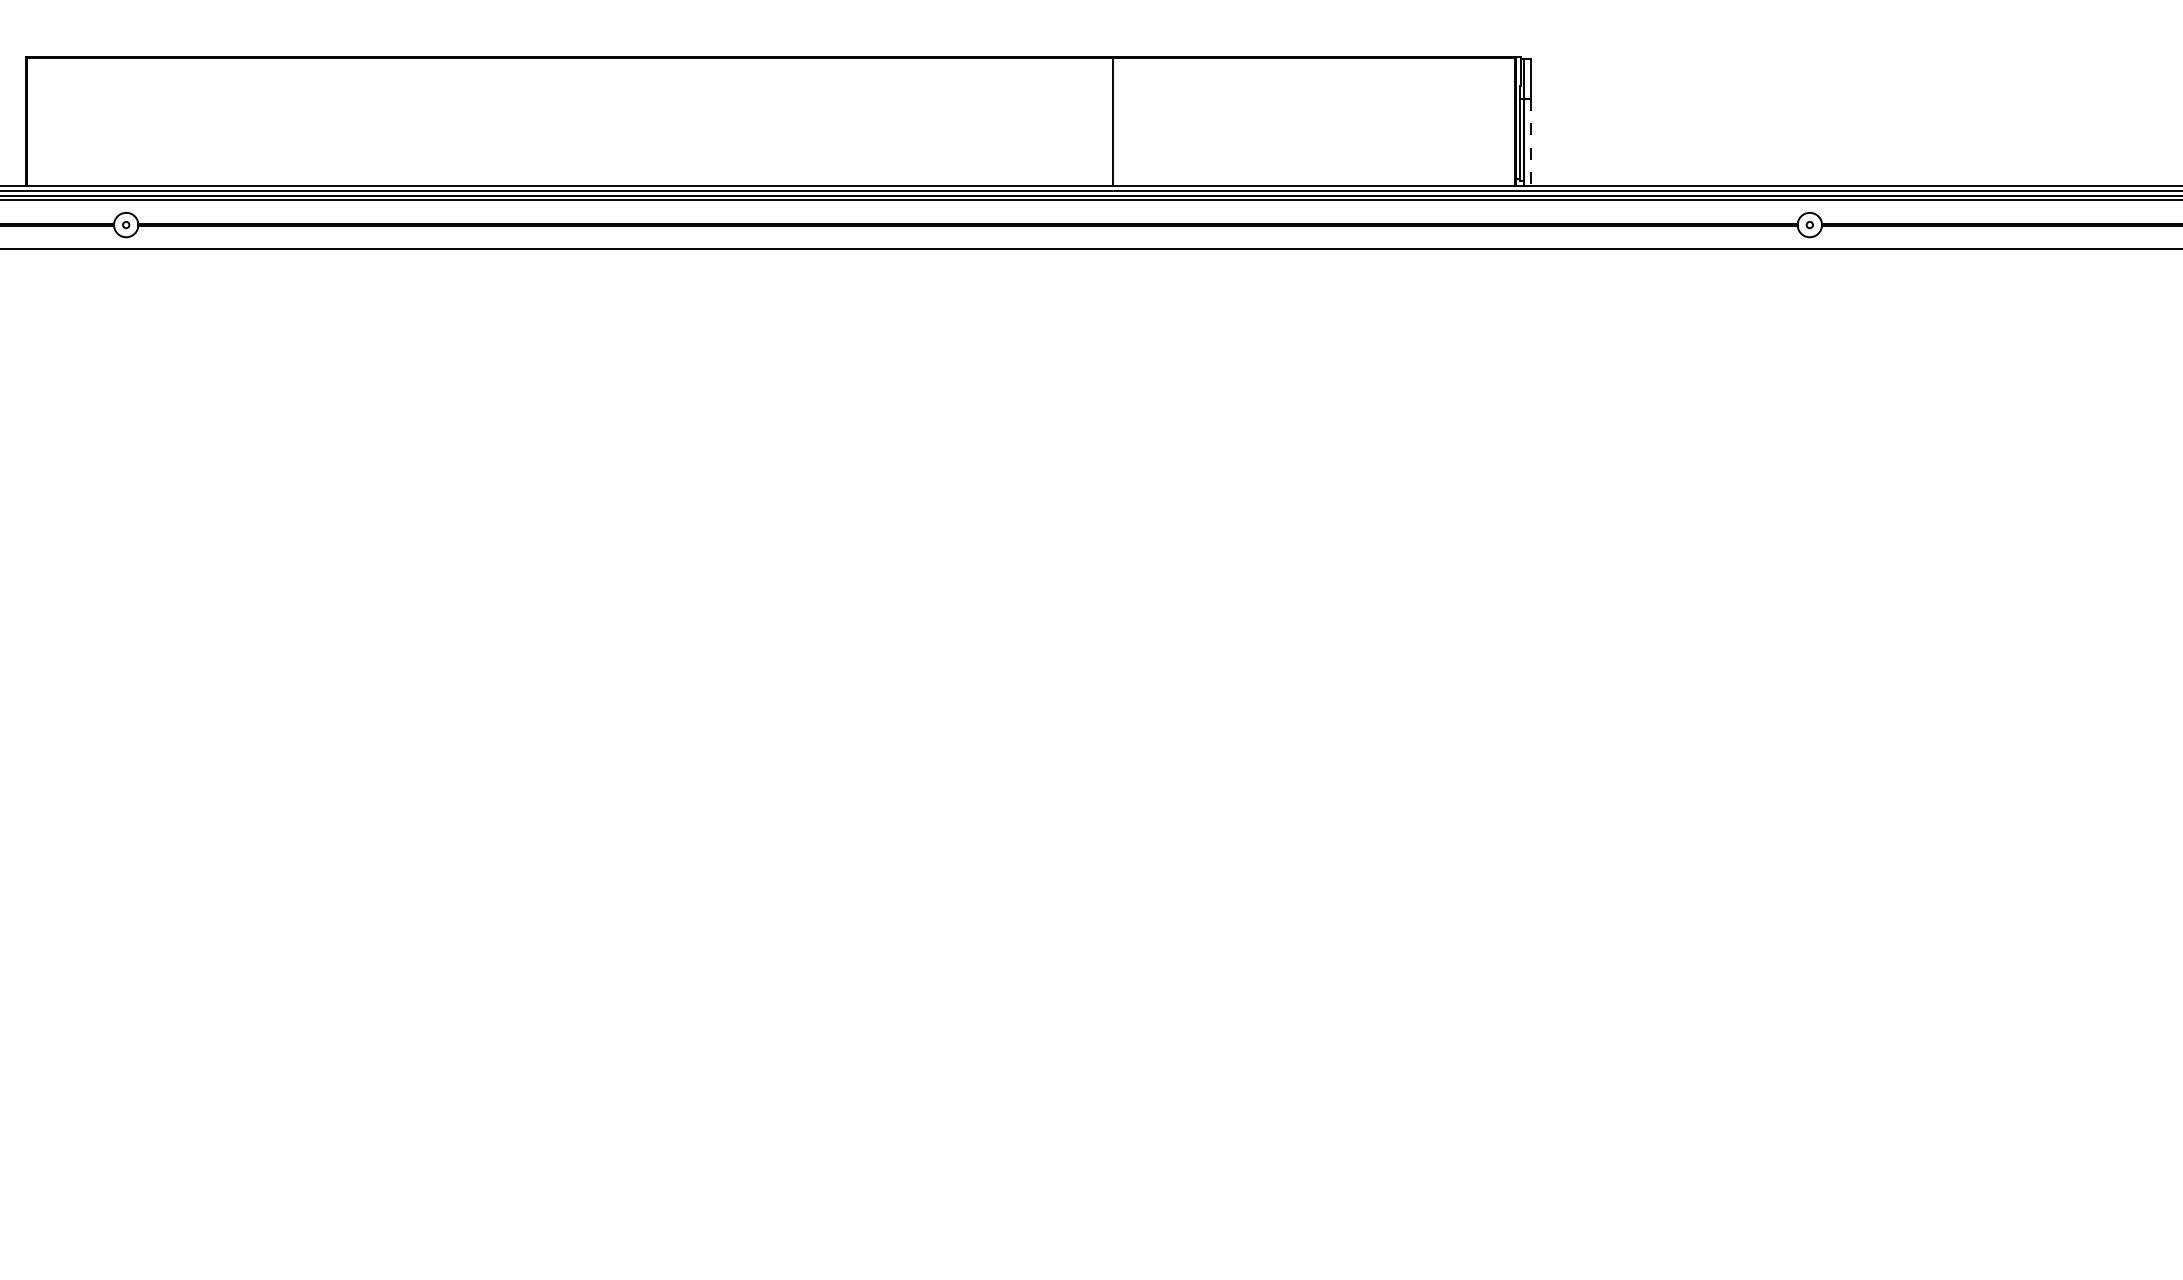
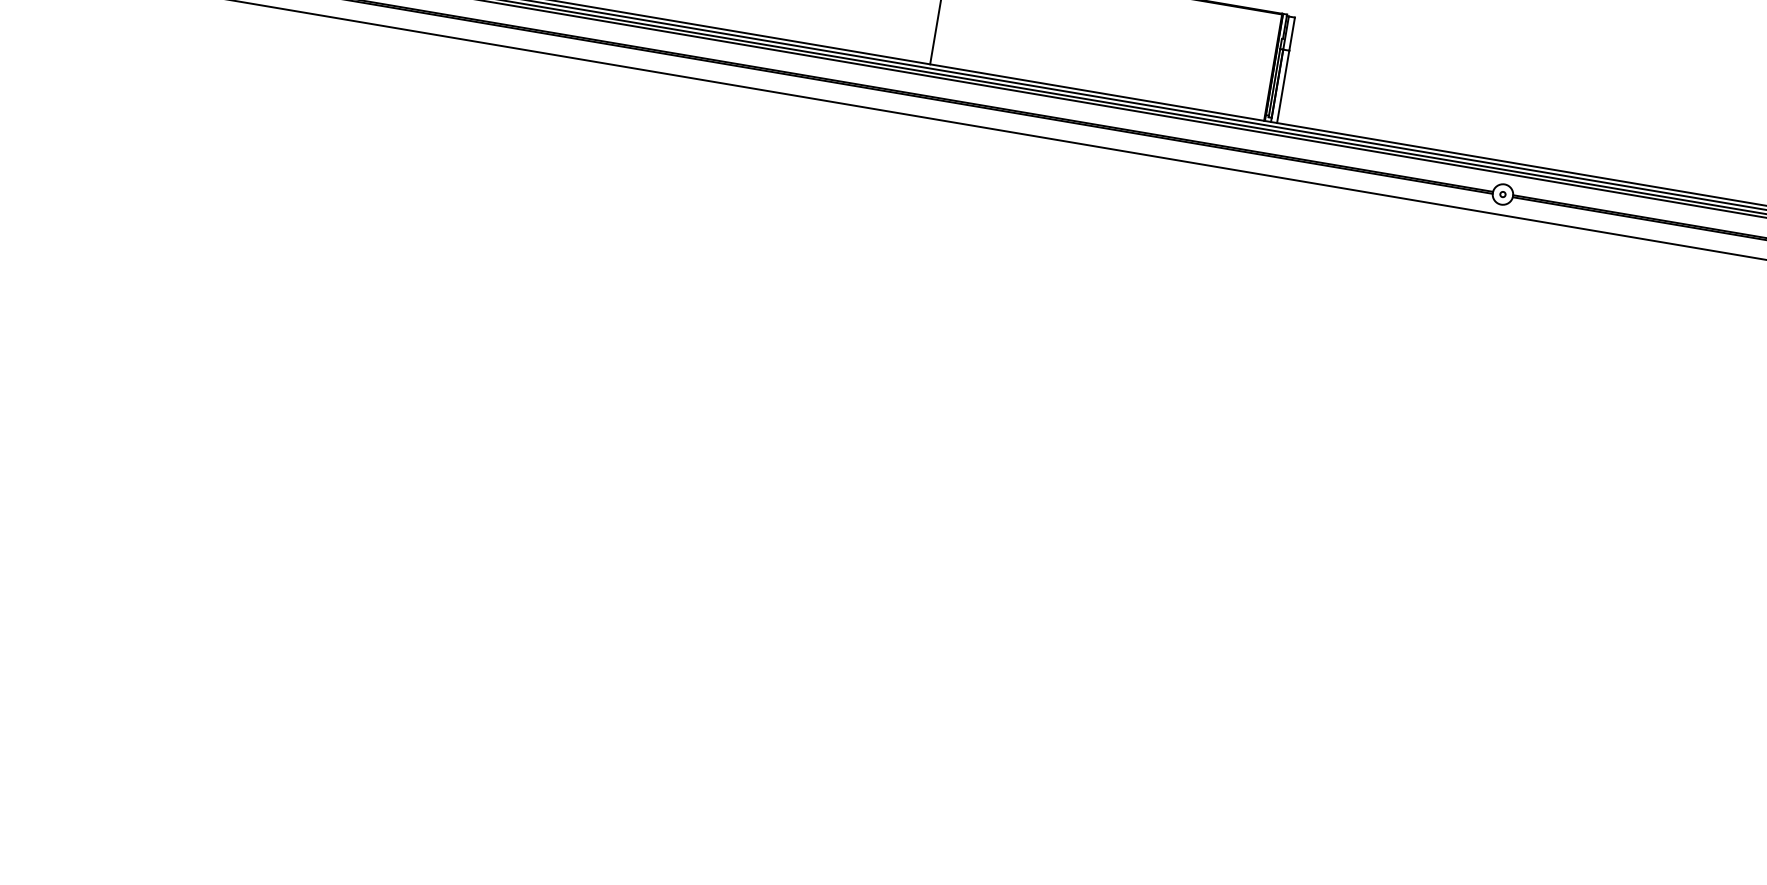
line: (1530, 142) -> (1282, 86), dashed -> solid

